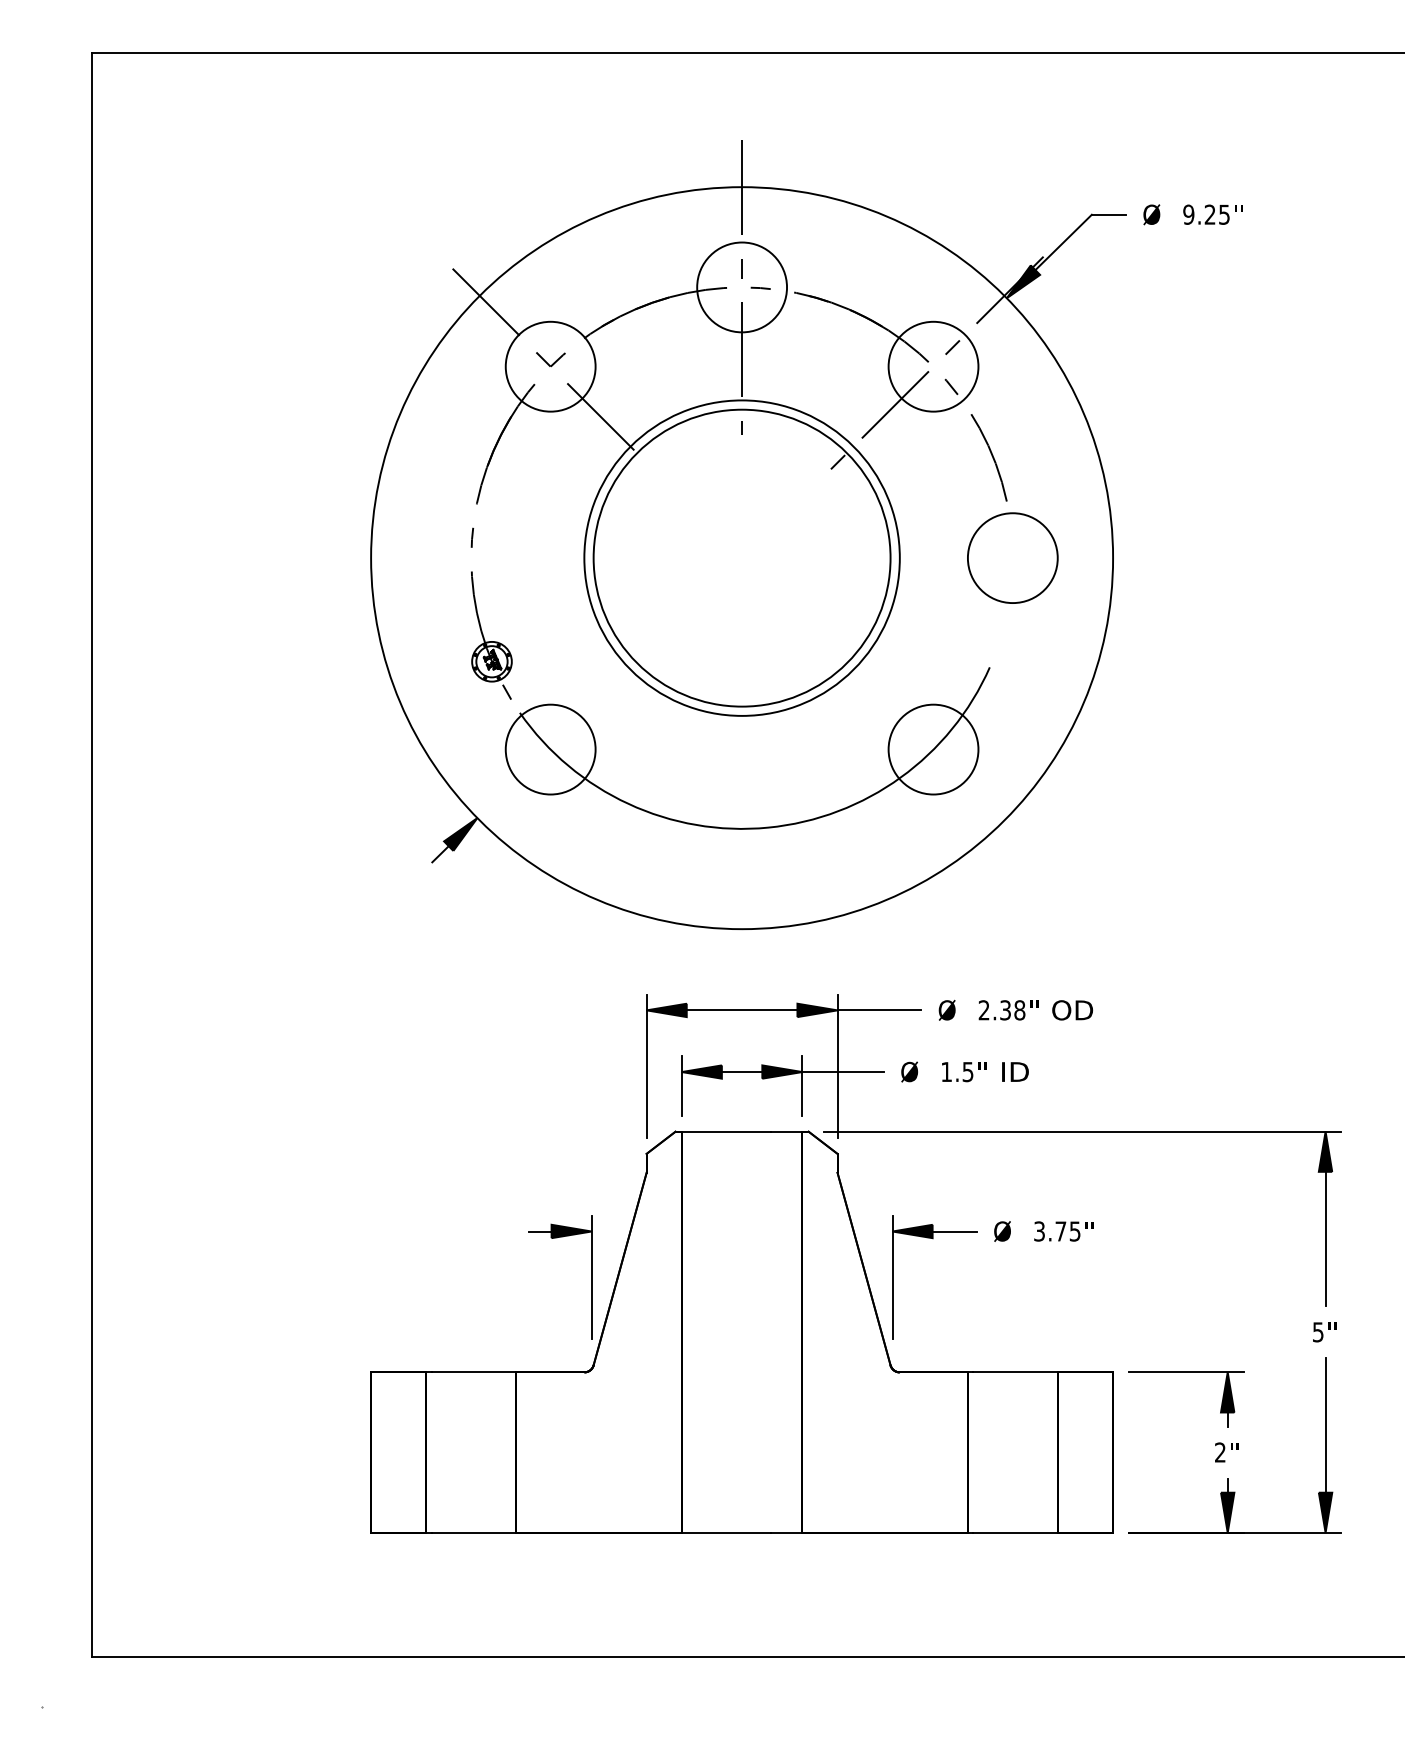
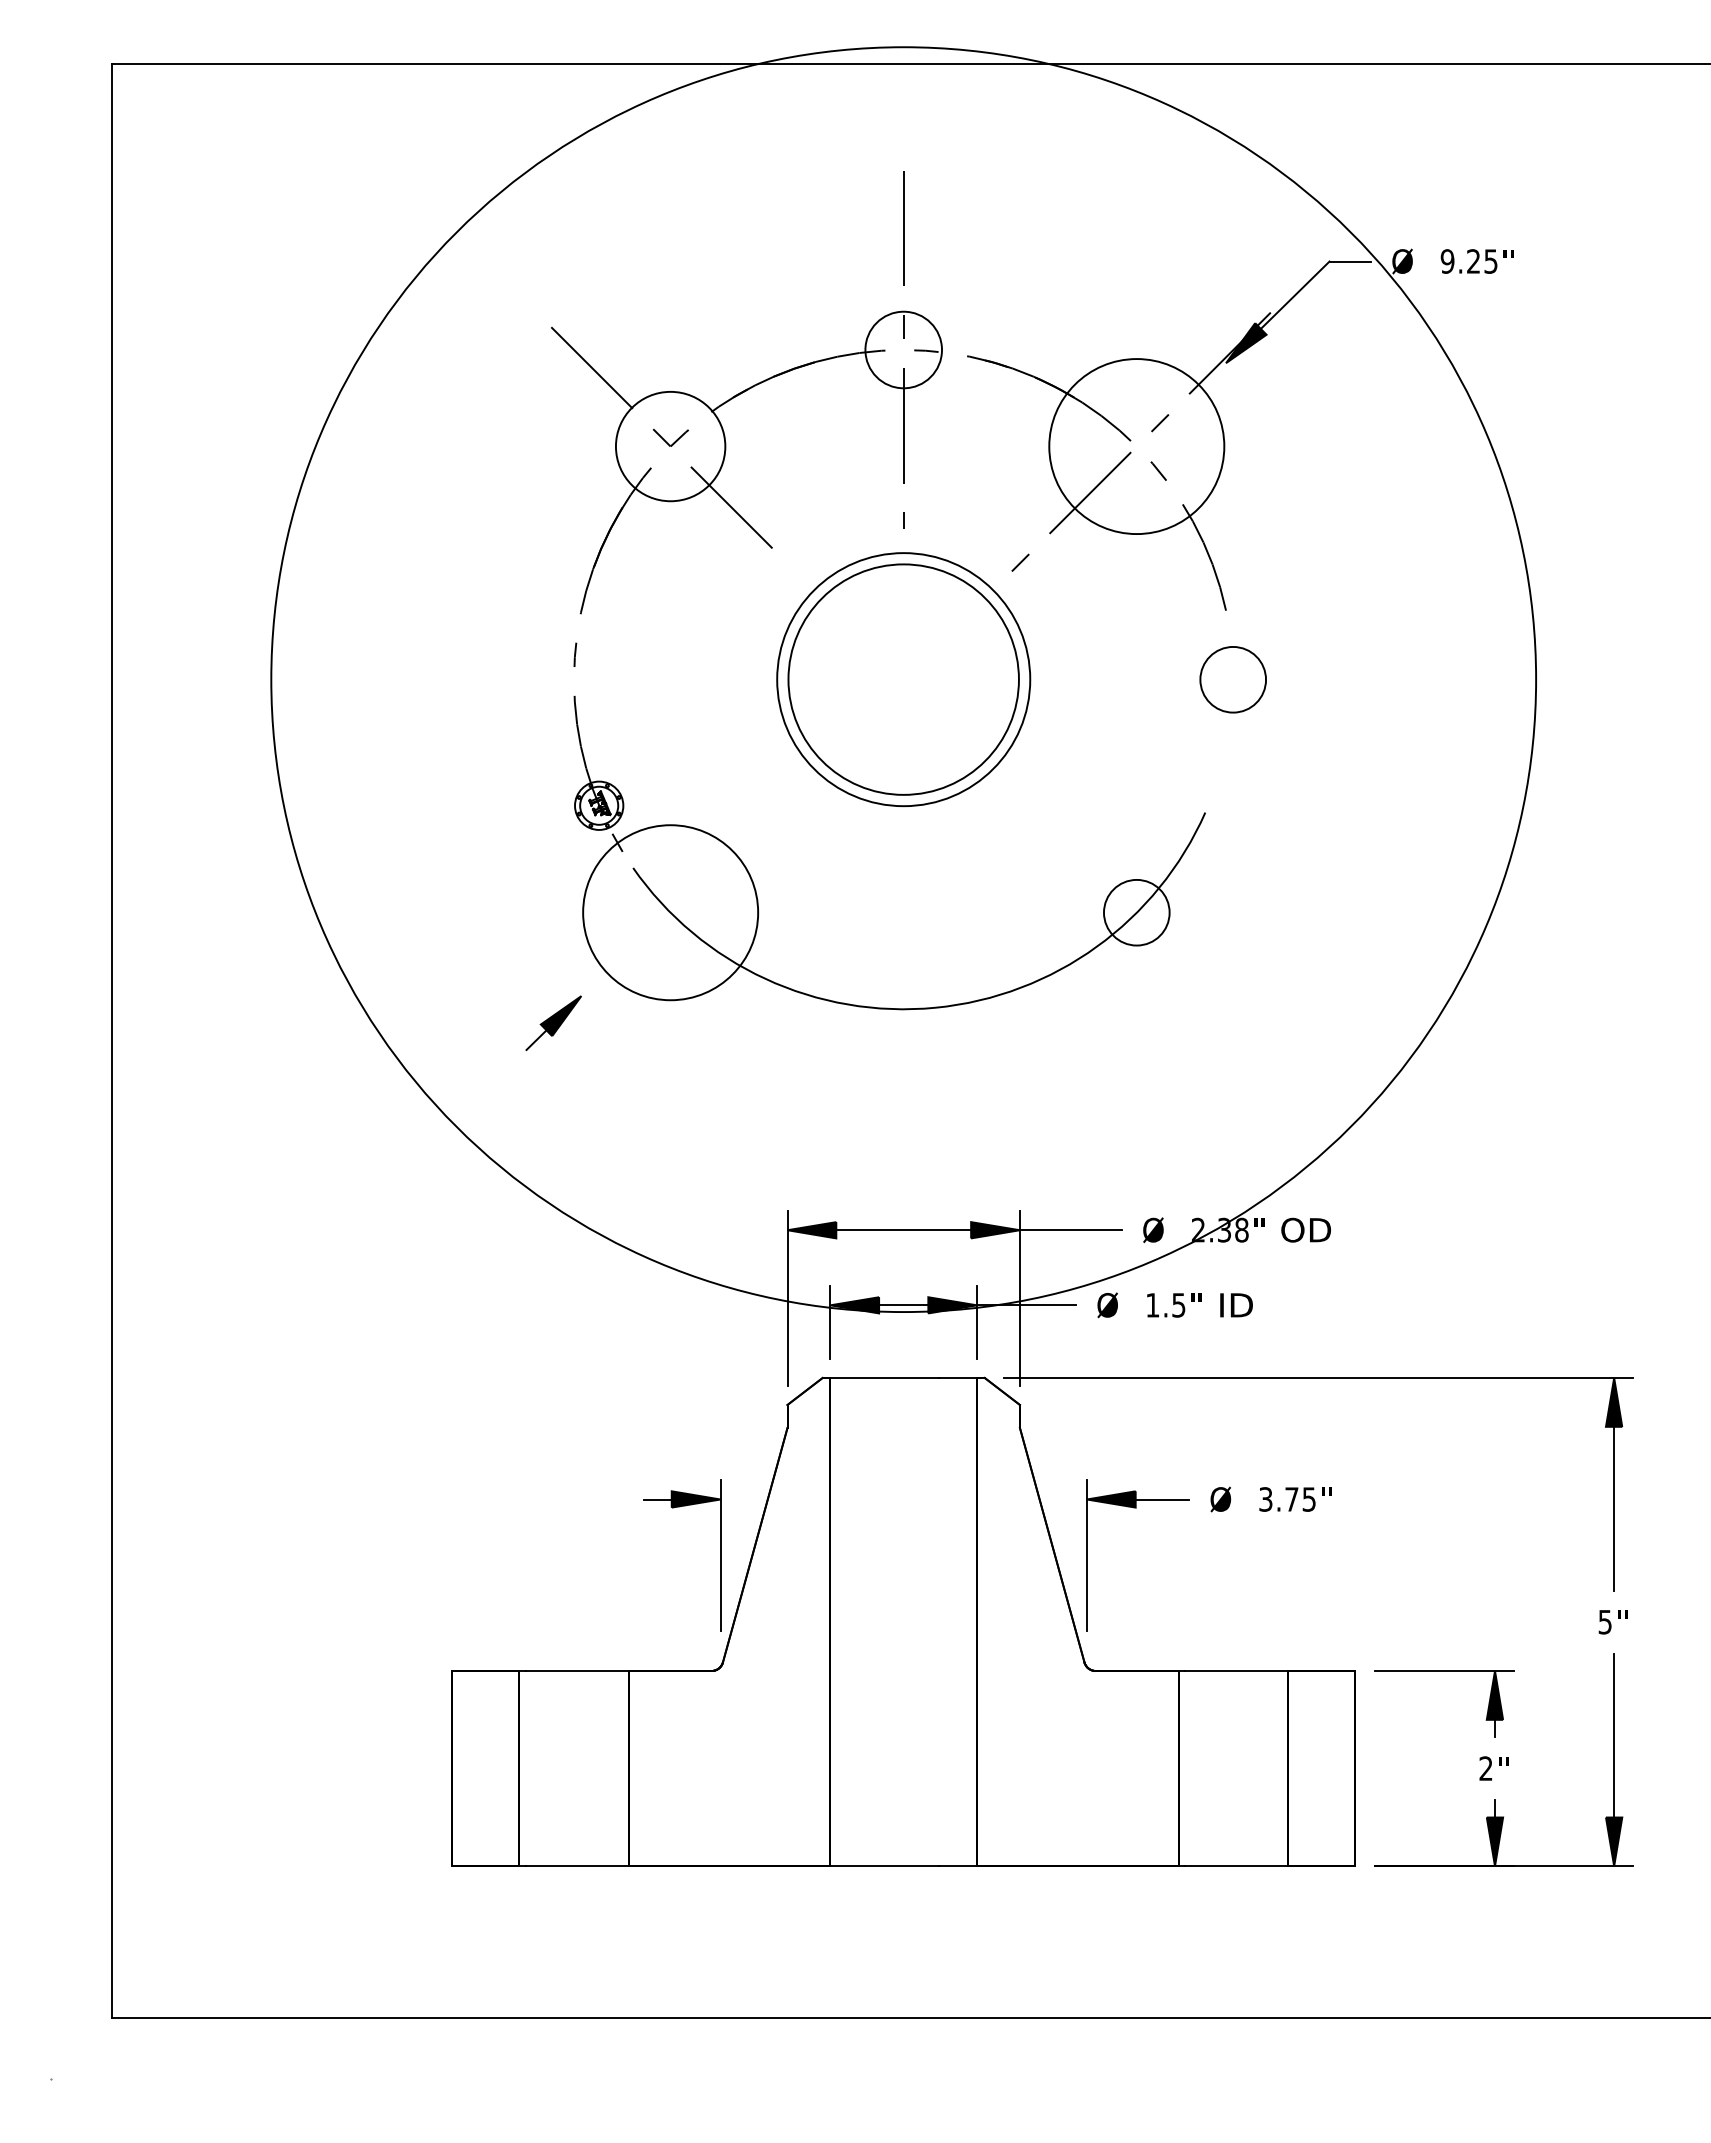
circle: (741, 287) -> (903, 349), size x0.7
circle: (933, 366) -> (1136, 446), size x1.6
circle: (741, 558) -> (903, 679), size x0.6
circle: (741, 558) -> (903, 679), size x0.7
circle: (741, 558) -> (903, 679), size x1.4
circle: (1012, 558) -> (1232, 679), size x0.6
circle: (550, 749) -> (670, 912), size x1.6
circle: (933, 749) -> (1136, 912), size x0.6

